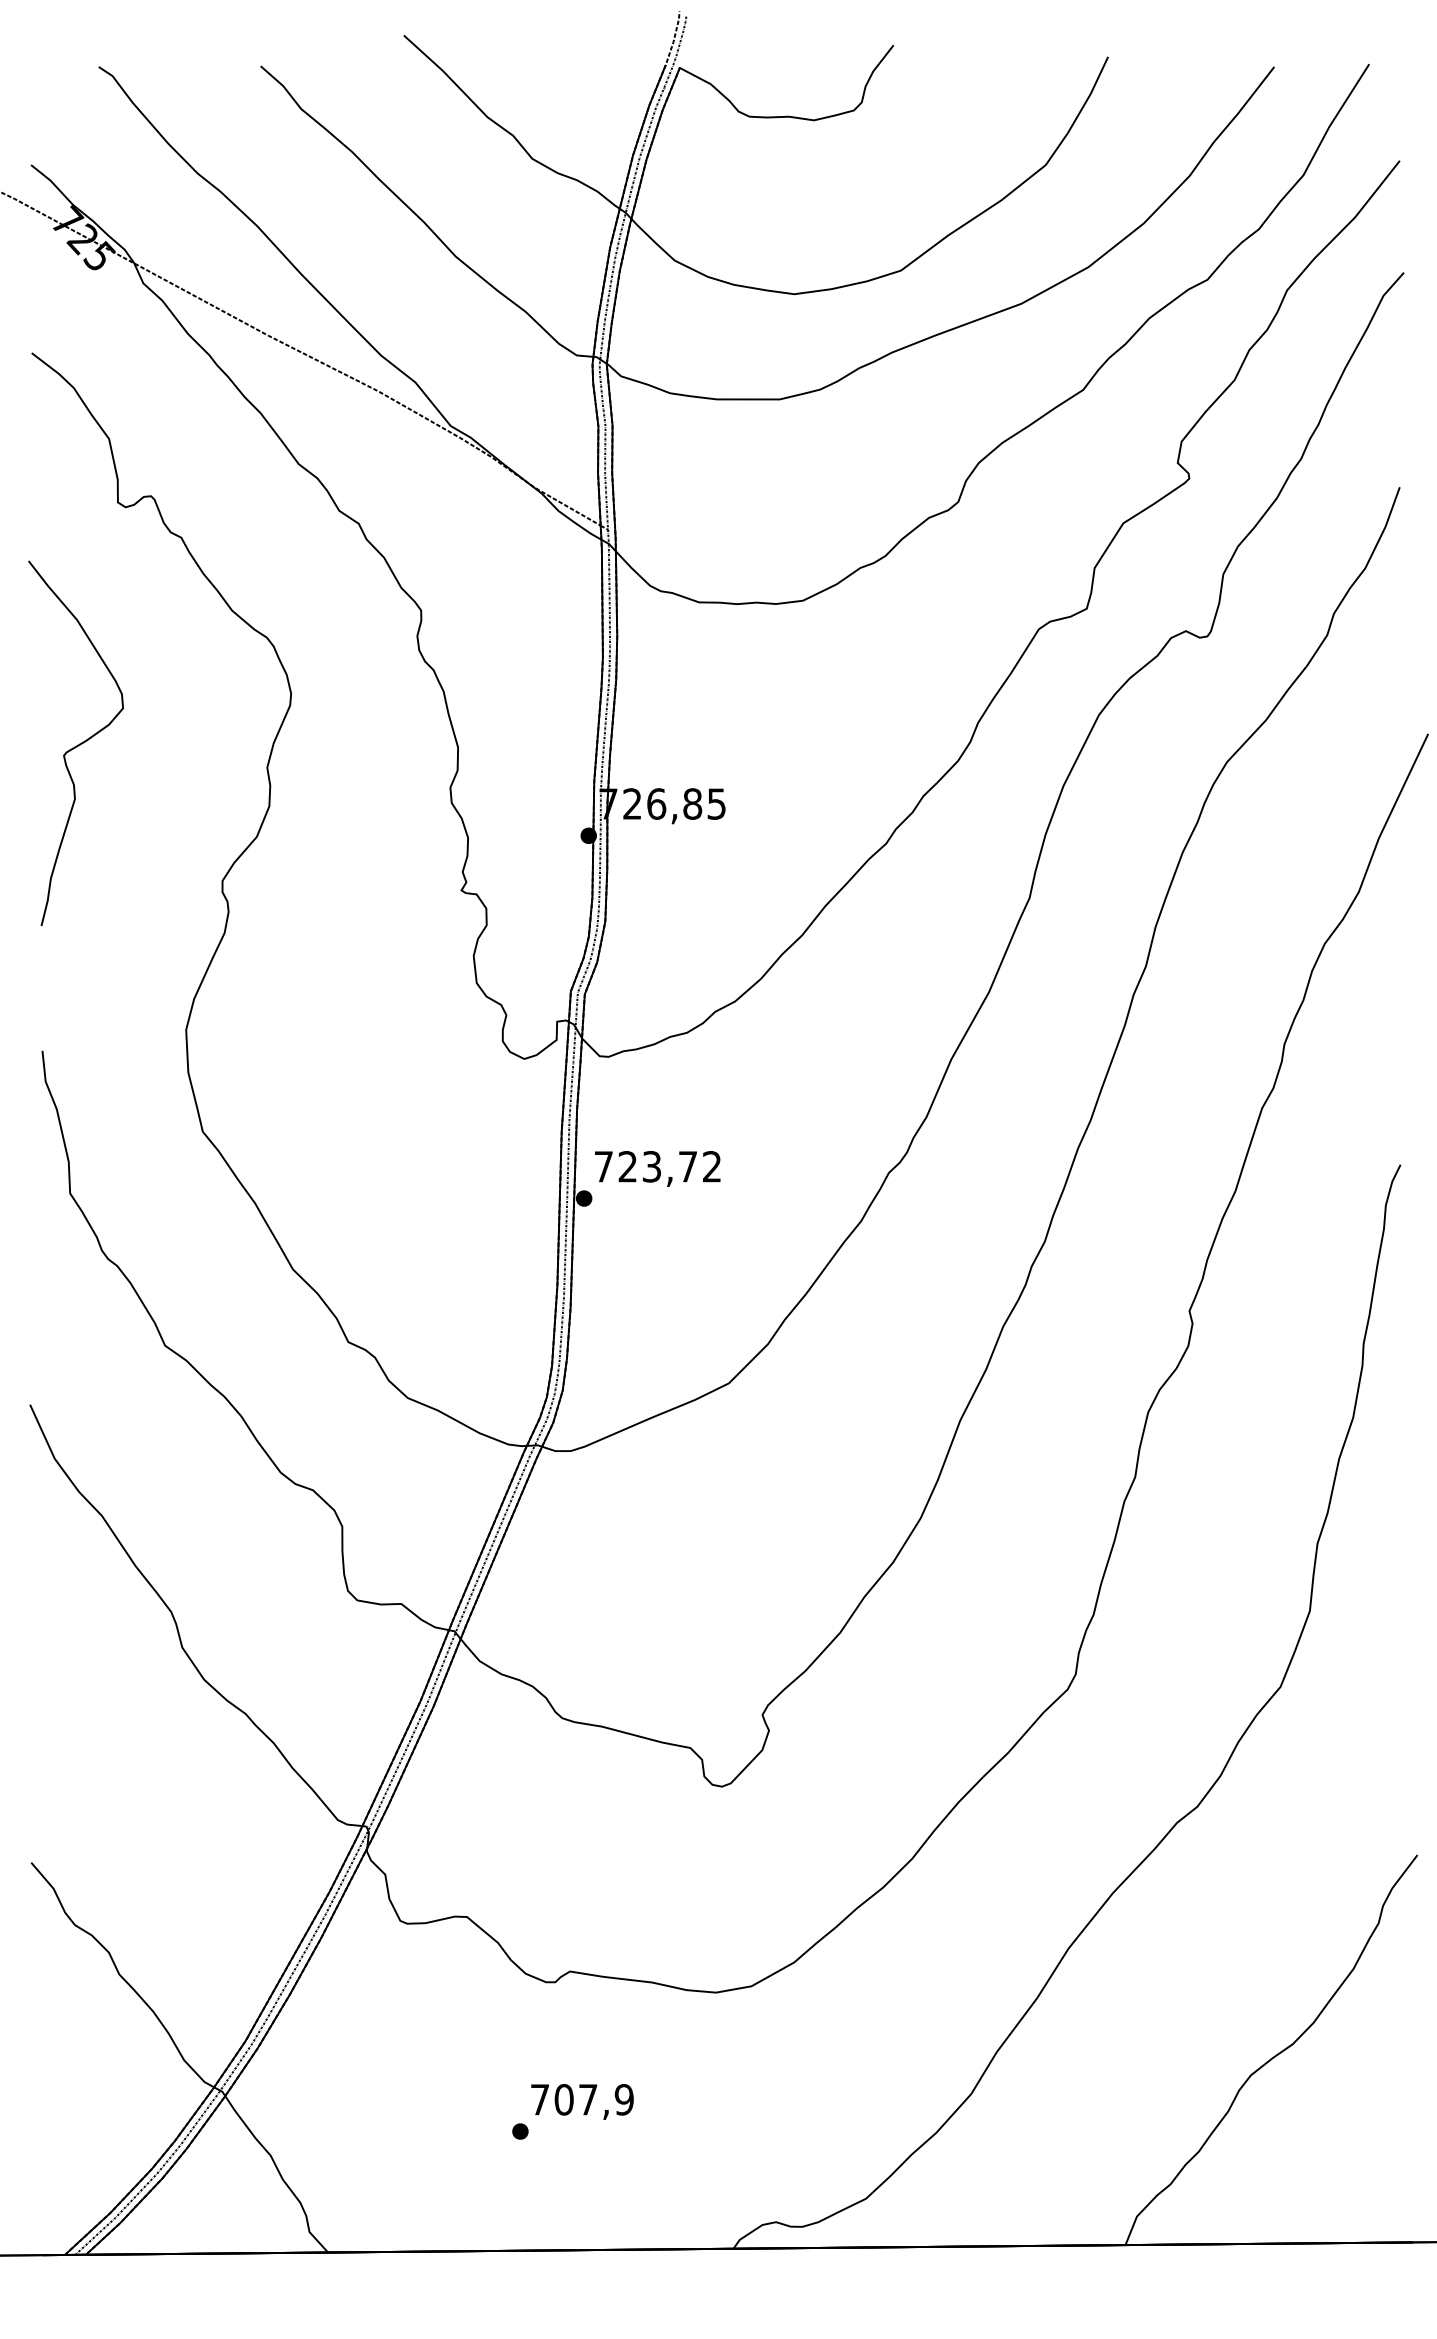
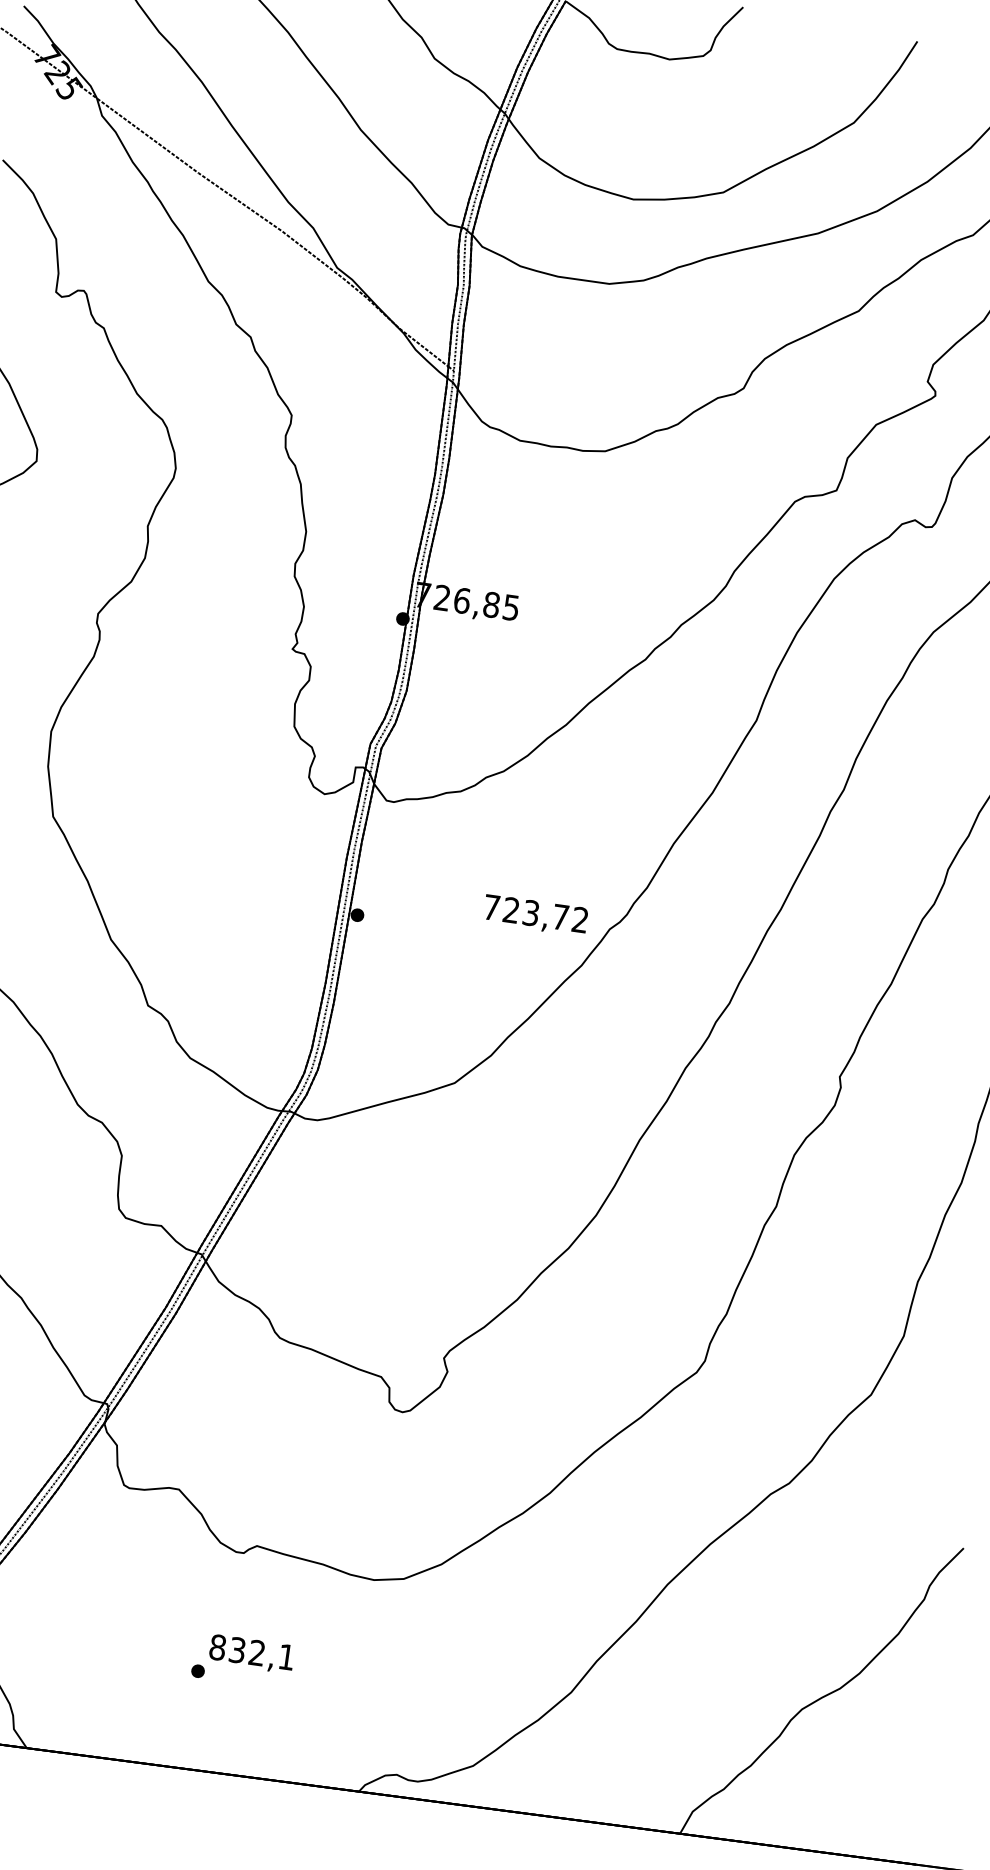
text: (657, 1168) -> (535, 915), moved
text: (581, 2099) -> (251, 1652), 707,9 -> 832,1

